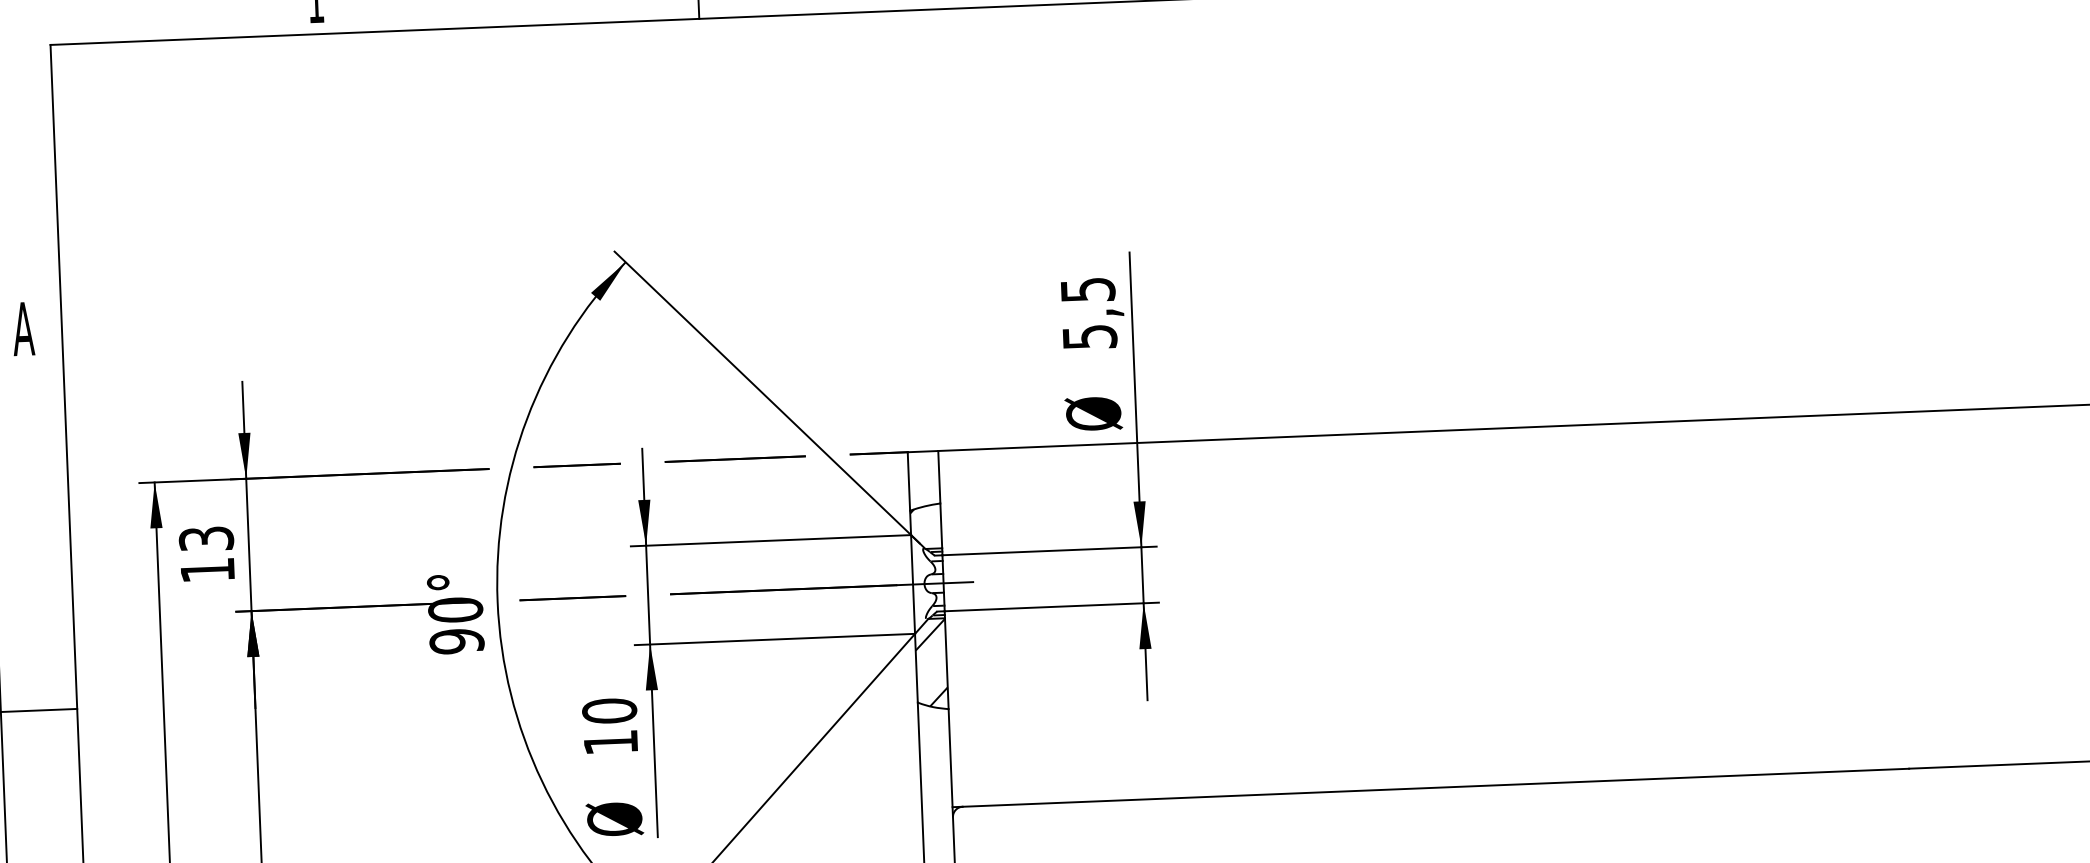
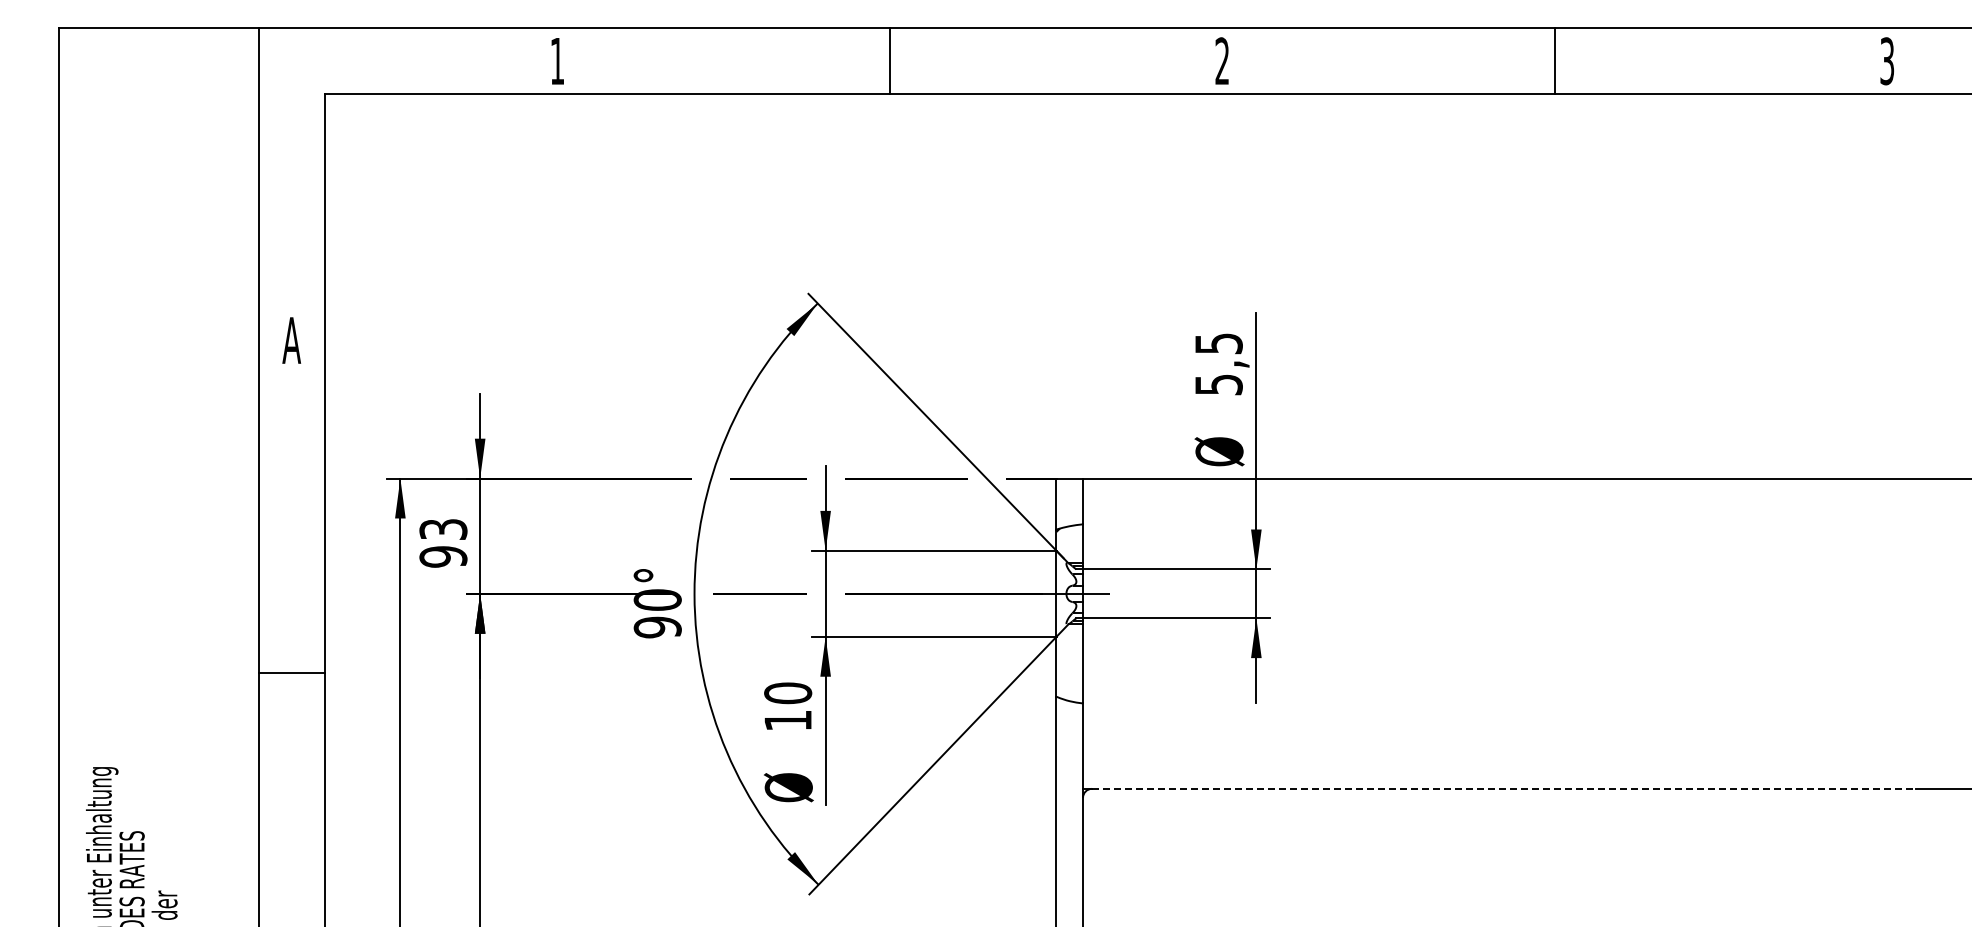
text: (207, 569) -> (443, 556), 13 -> 93
hatch: (931, 662) -> (1069, 662), removed
line: (1436, 787) -> (1504, 788), solid -> dashed

